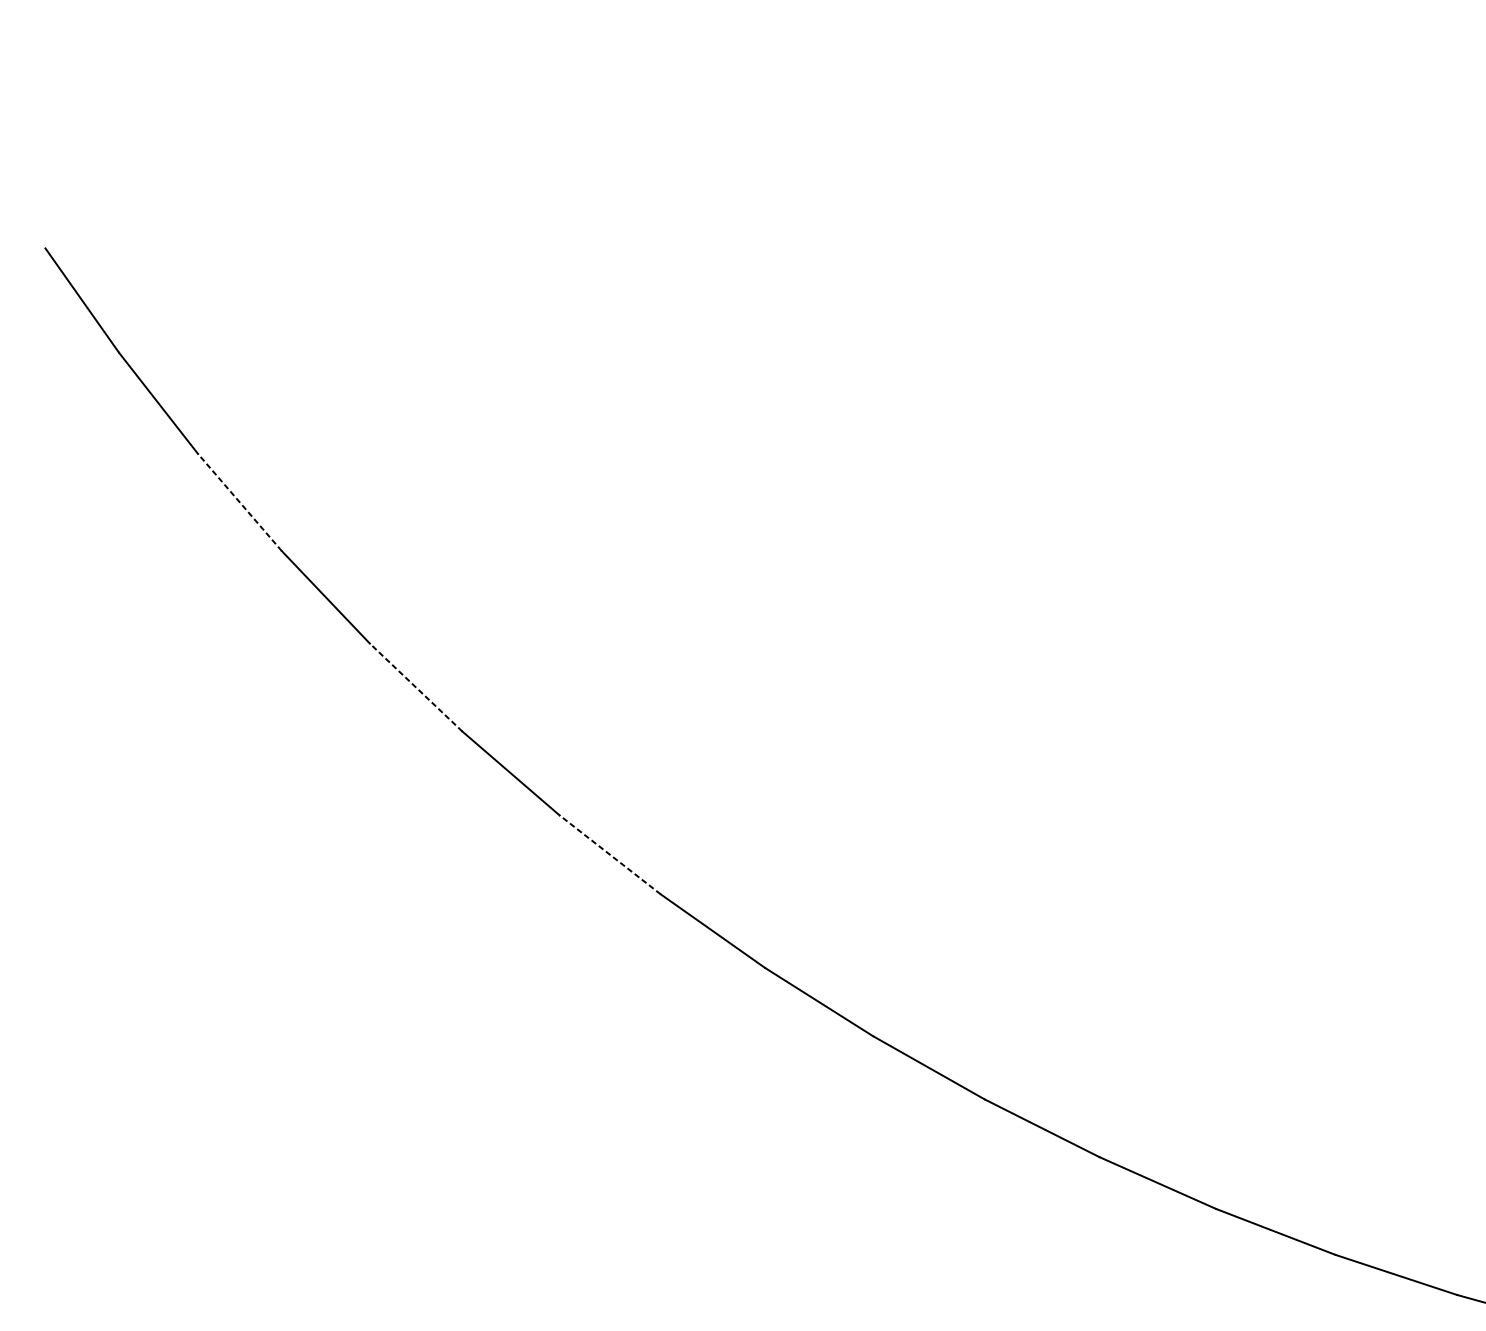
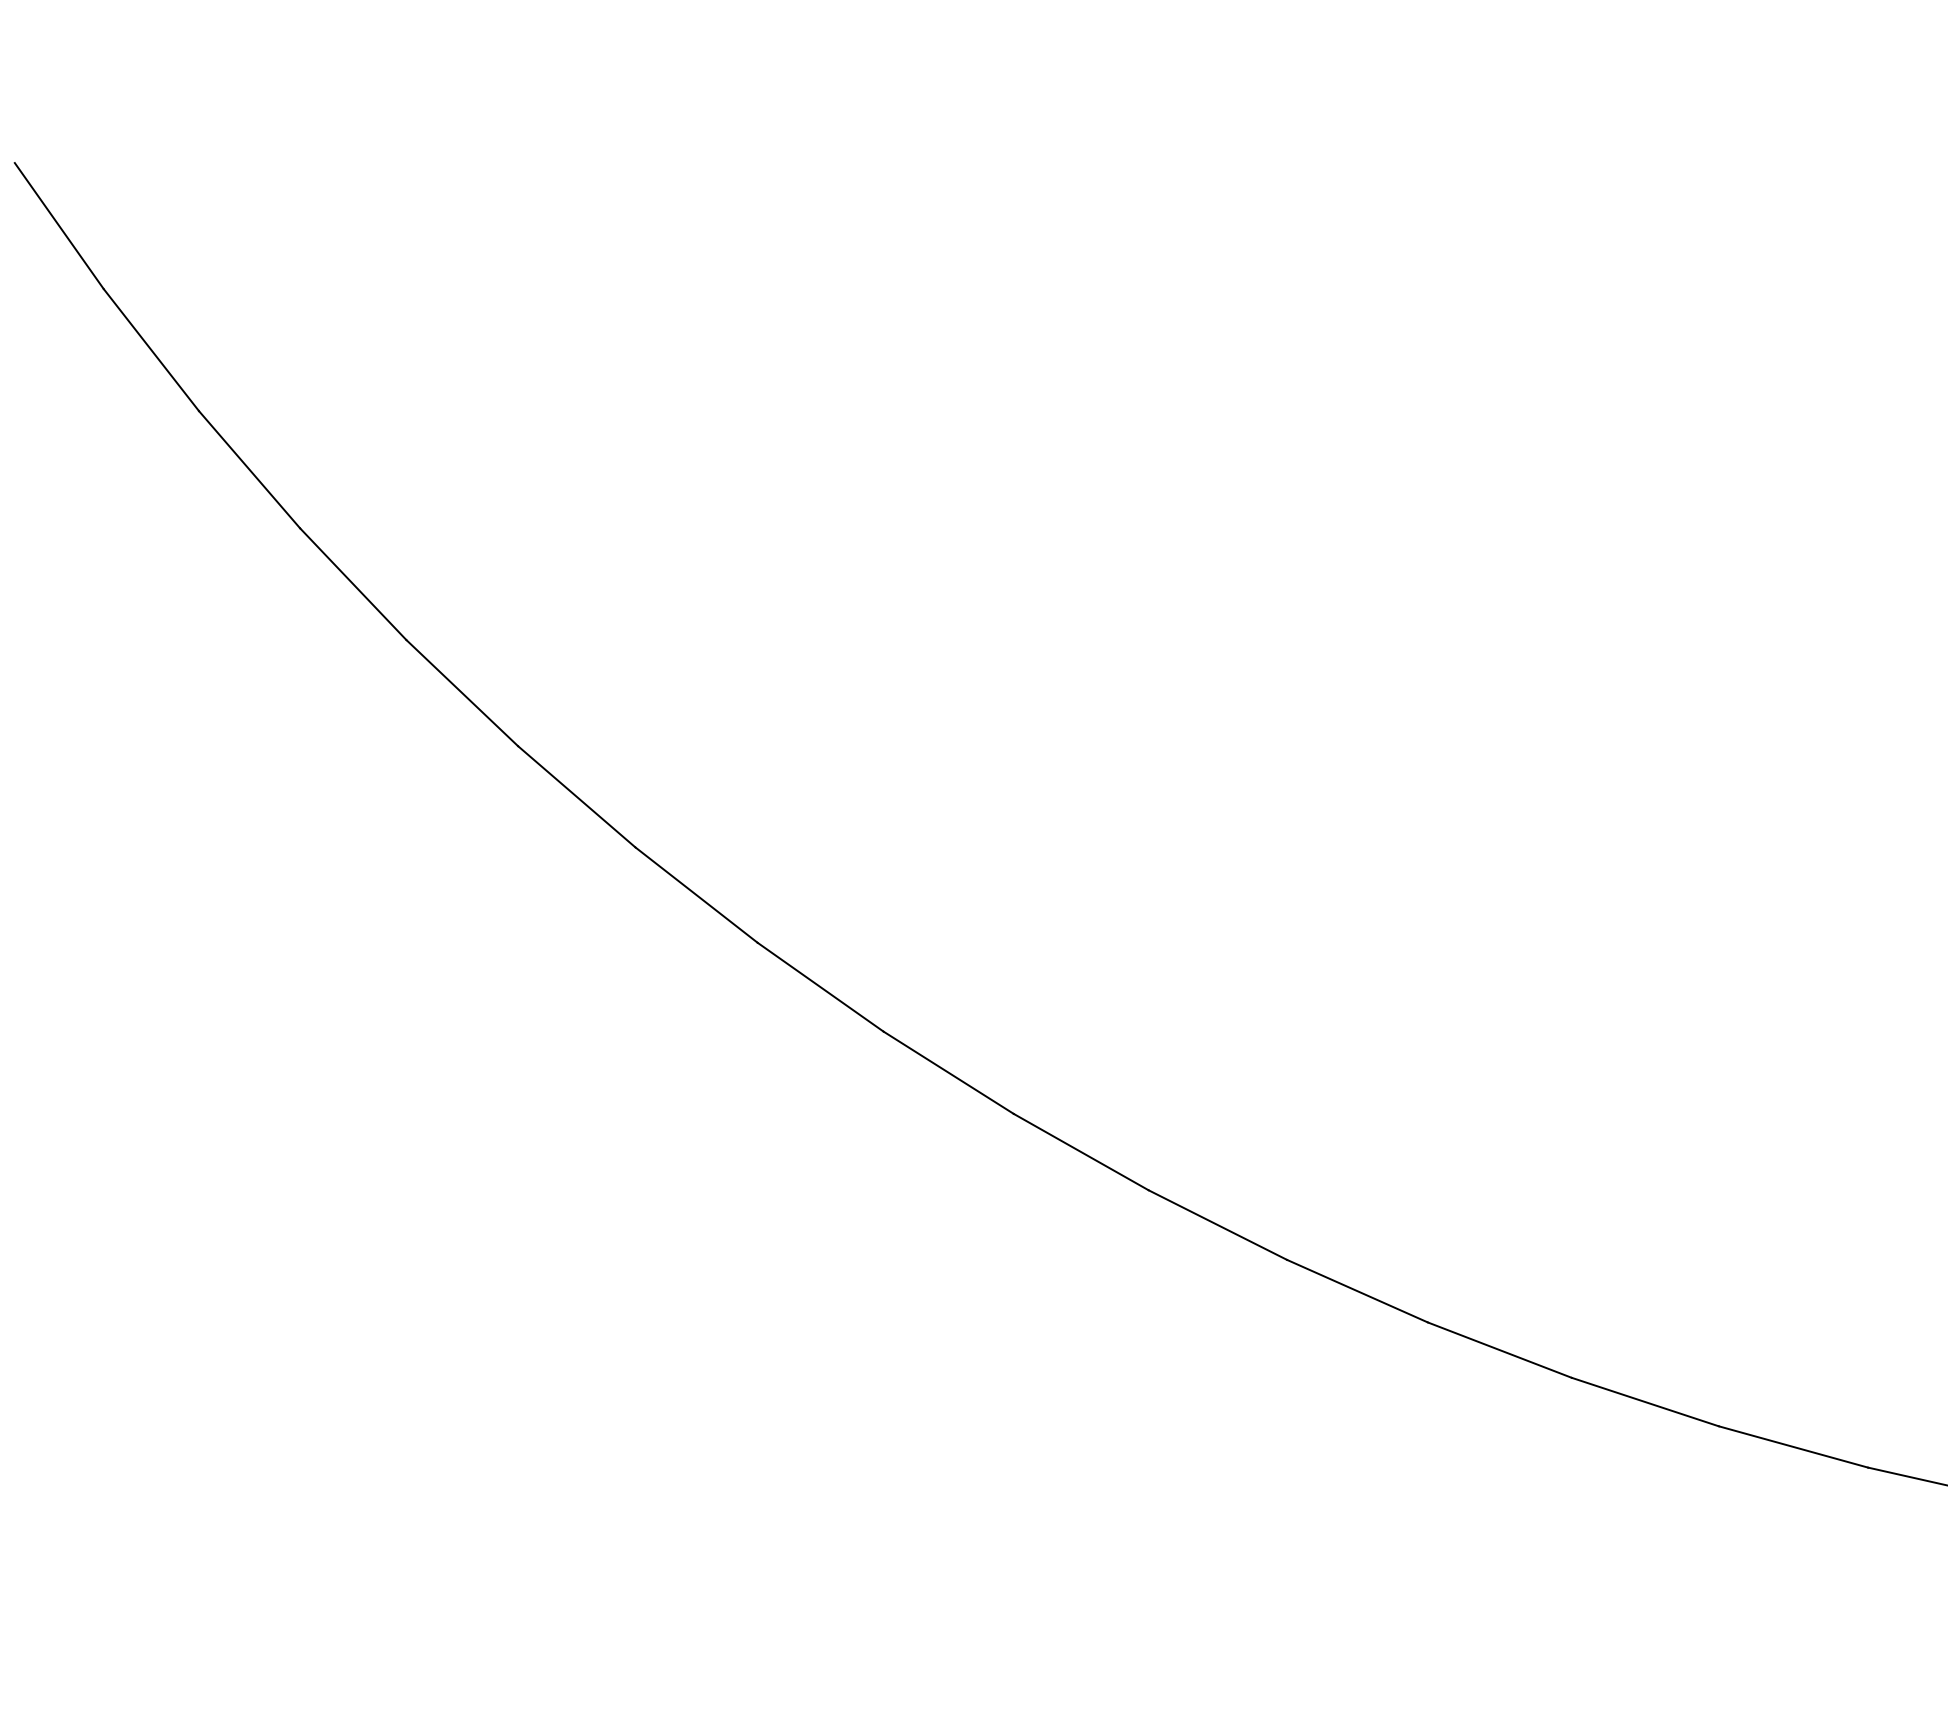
line: (239, 502) -> (249, 469), dashed -> solid
line: (415, 687) -> (461, 692), dashed -> solid
line: (610, 854) -> (696, 894), dashed -> solid

